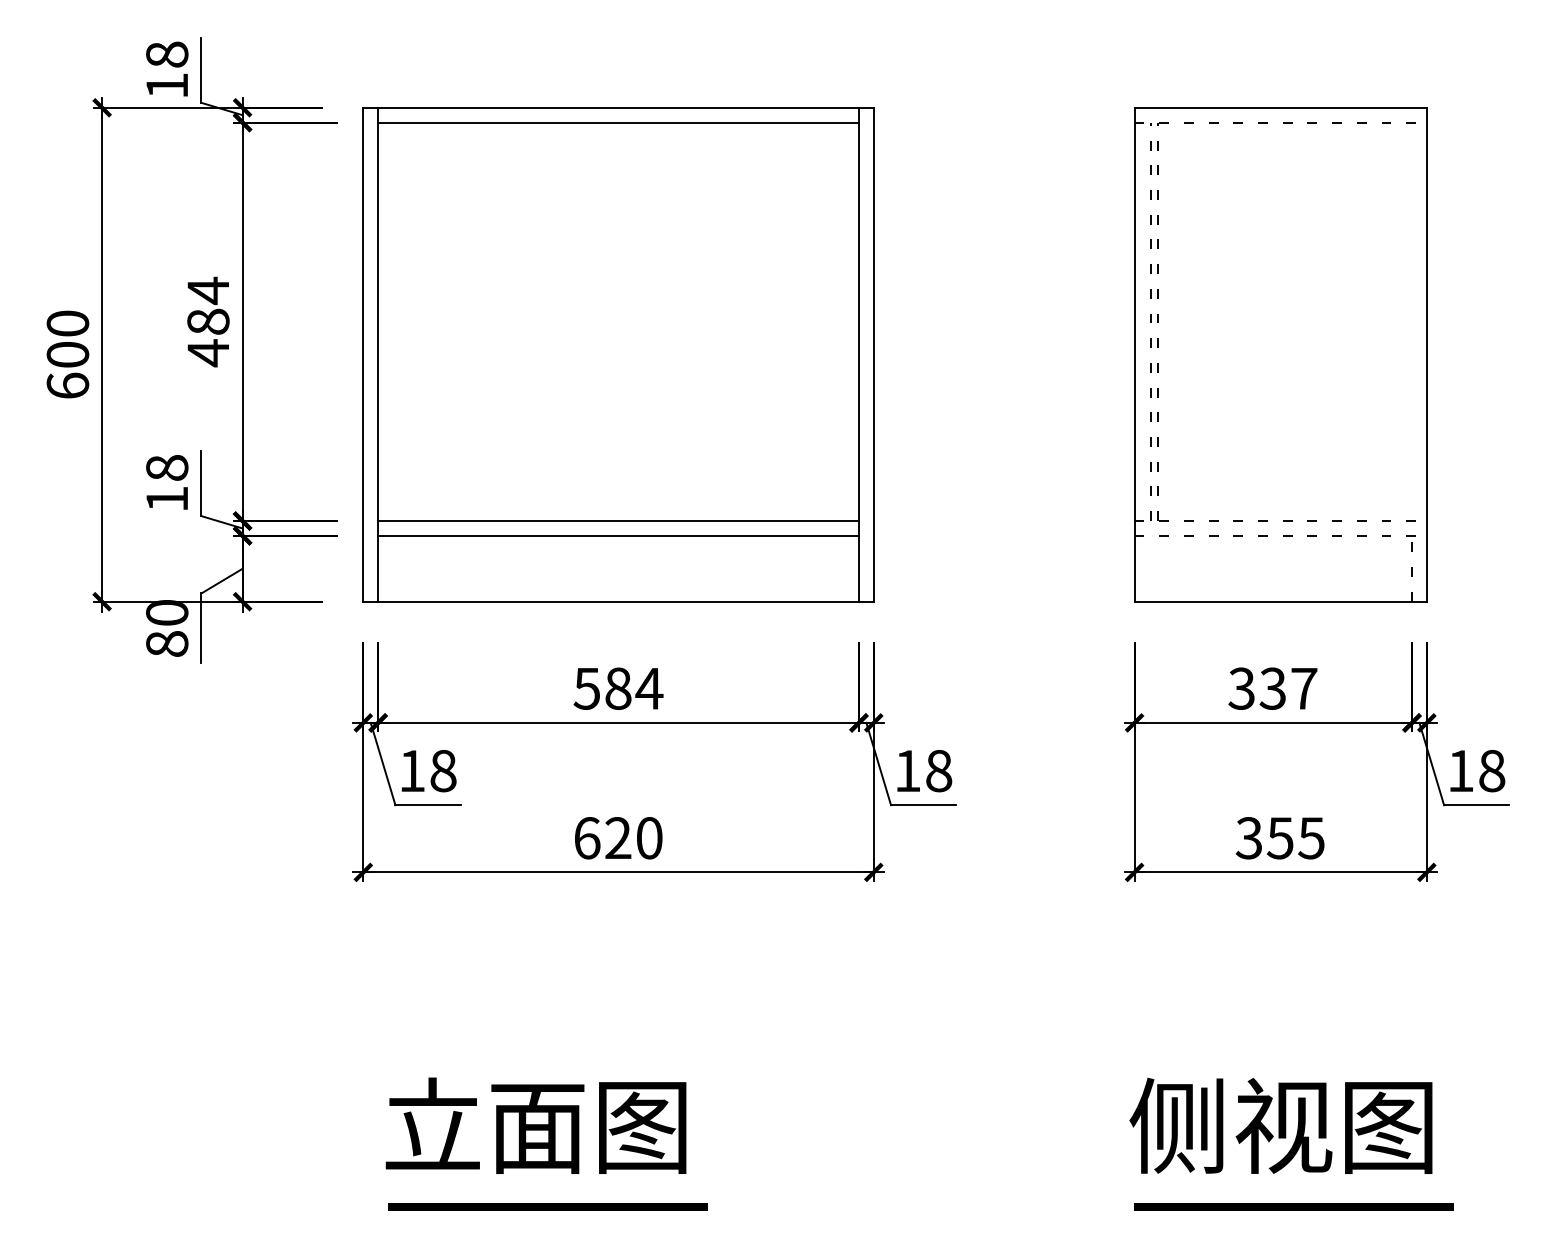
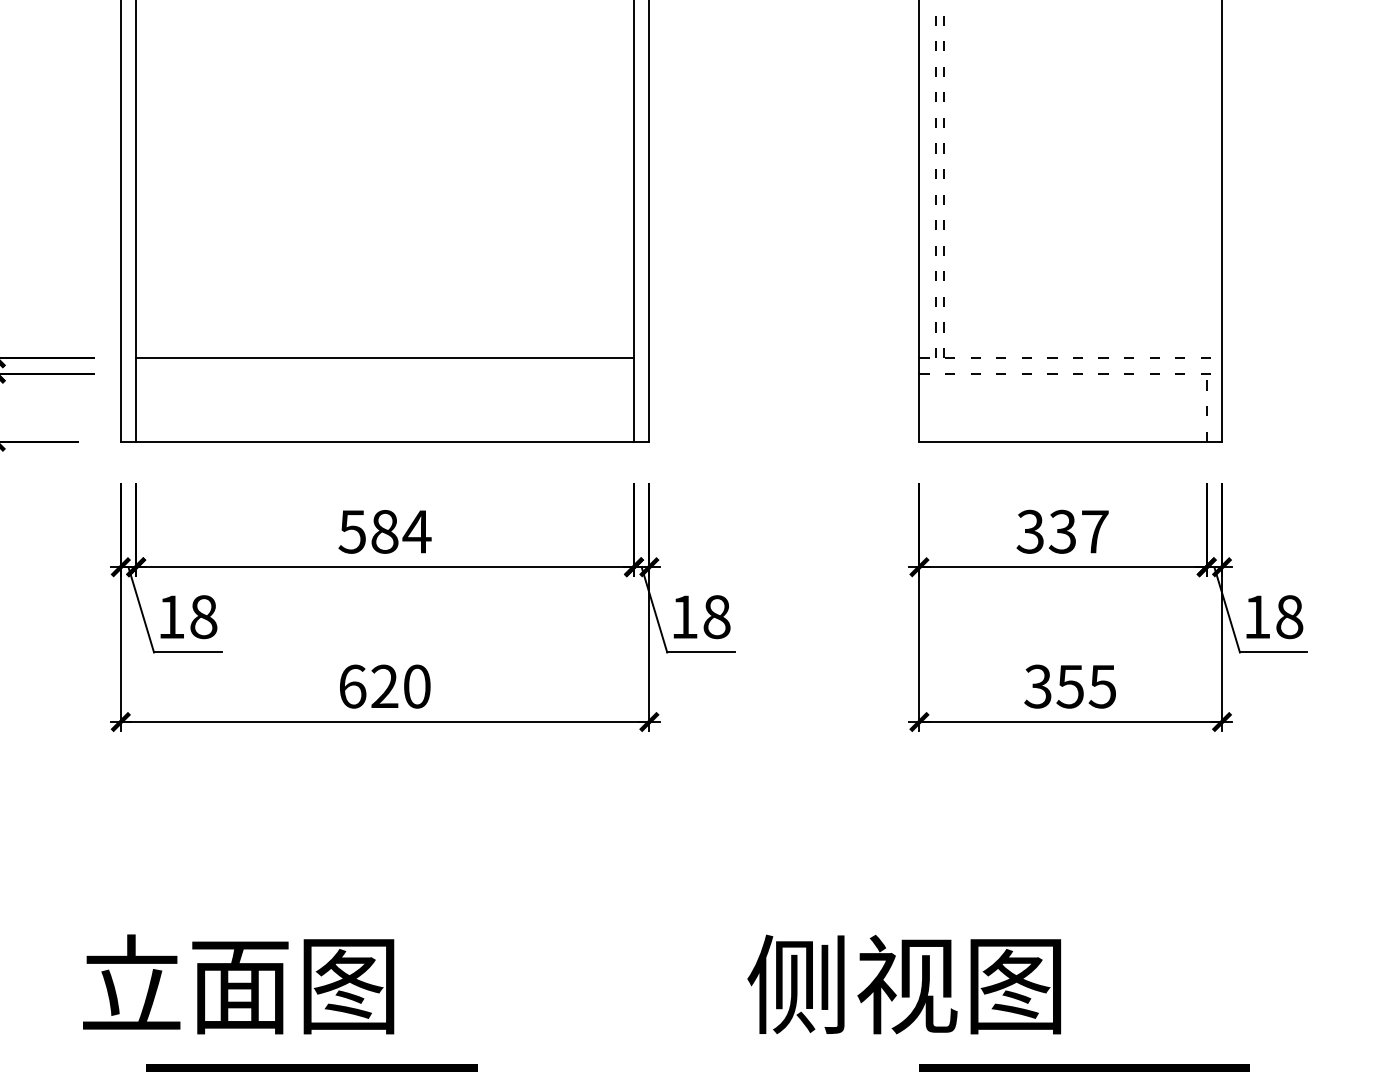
line: (618, 535) -> (385, 373), removed
text: (535, 1125) -> (237, 984), moved
text: (1280, 1125) -> (903, 984), moved

